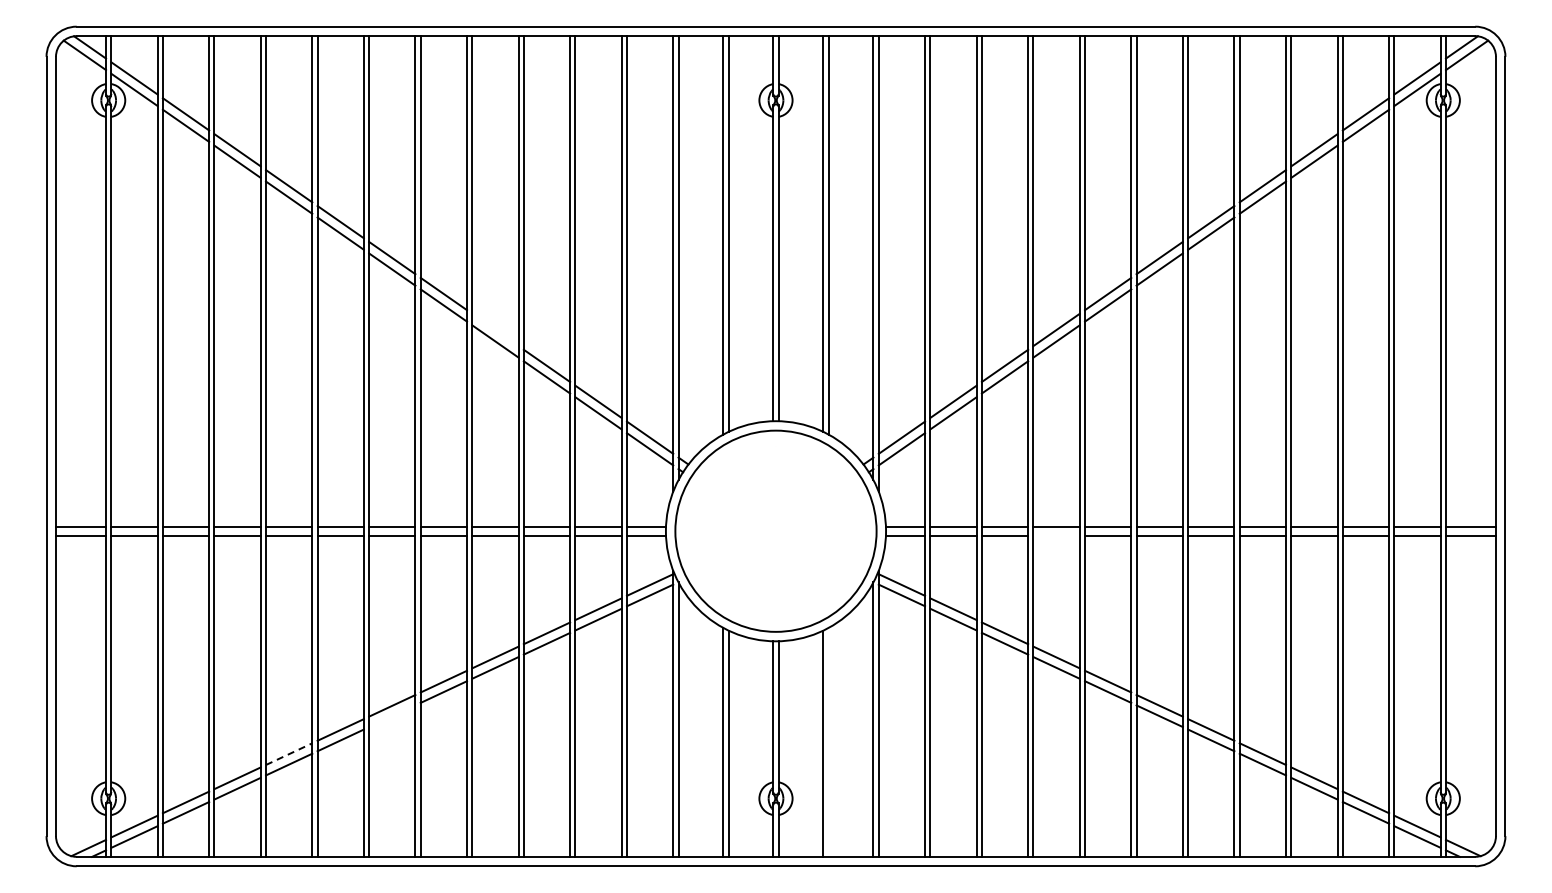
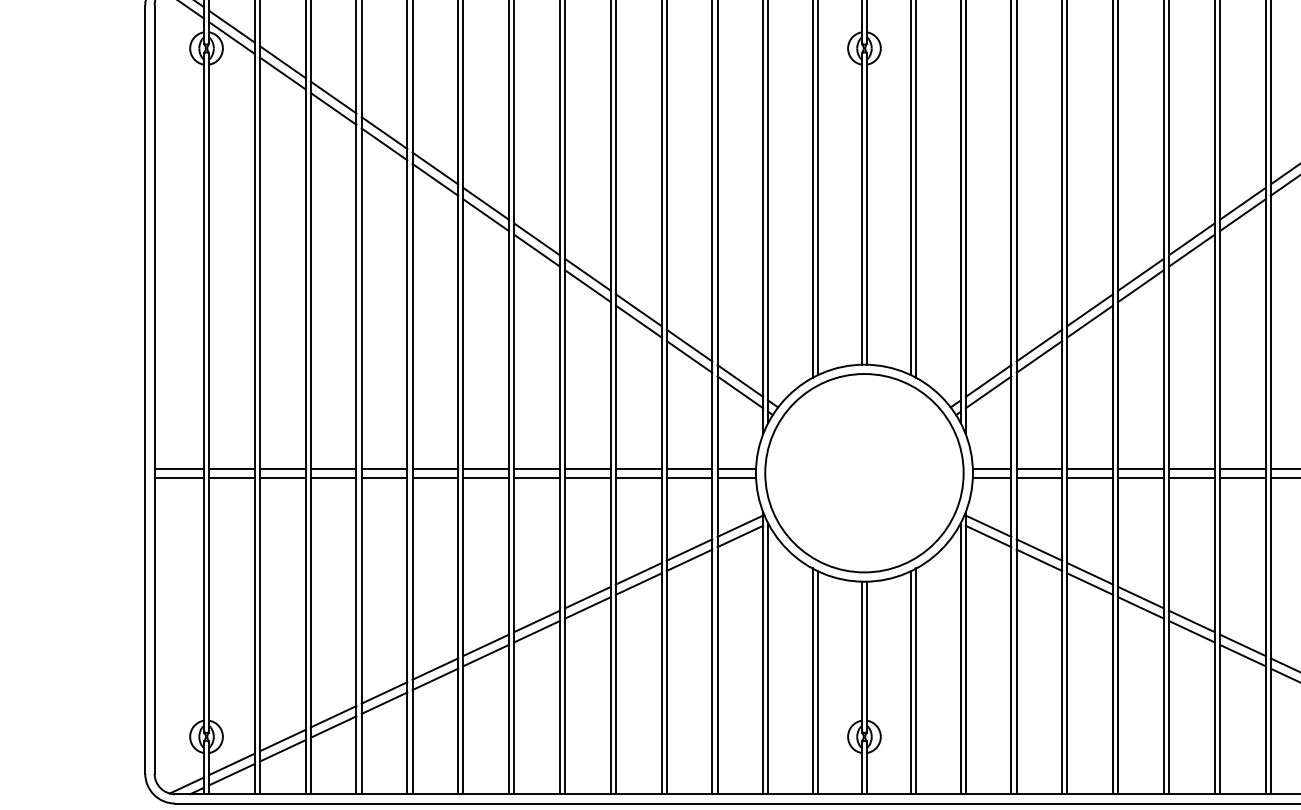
line: (495, 329) -> (587, 274), added
line: (1056, 535) -> (1141, 477), added
line: (392, 716) -> (486, 655), added
line: (828, 741) -> (916, 680), added
line: (289, 754) -> (384, 693), dashed -> solid

